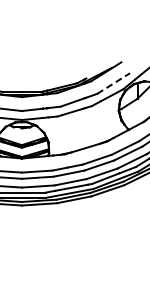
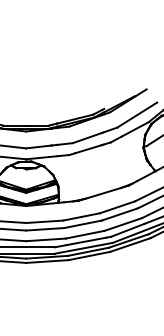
line: (114, 83) -> (138, 115), dashed -> solid

